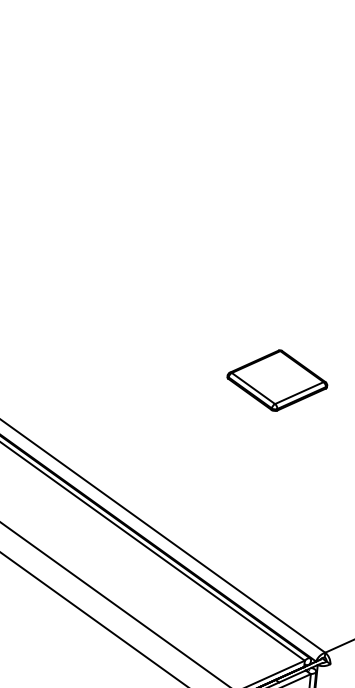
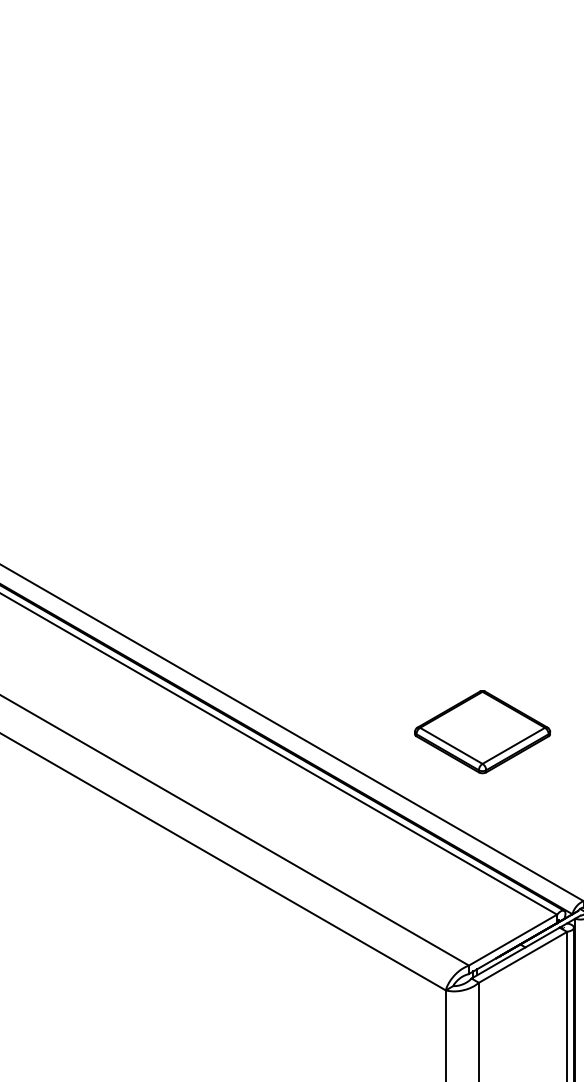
part: (277, 380) -> (482, 732), moved

